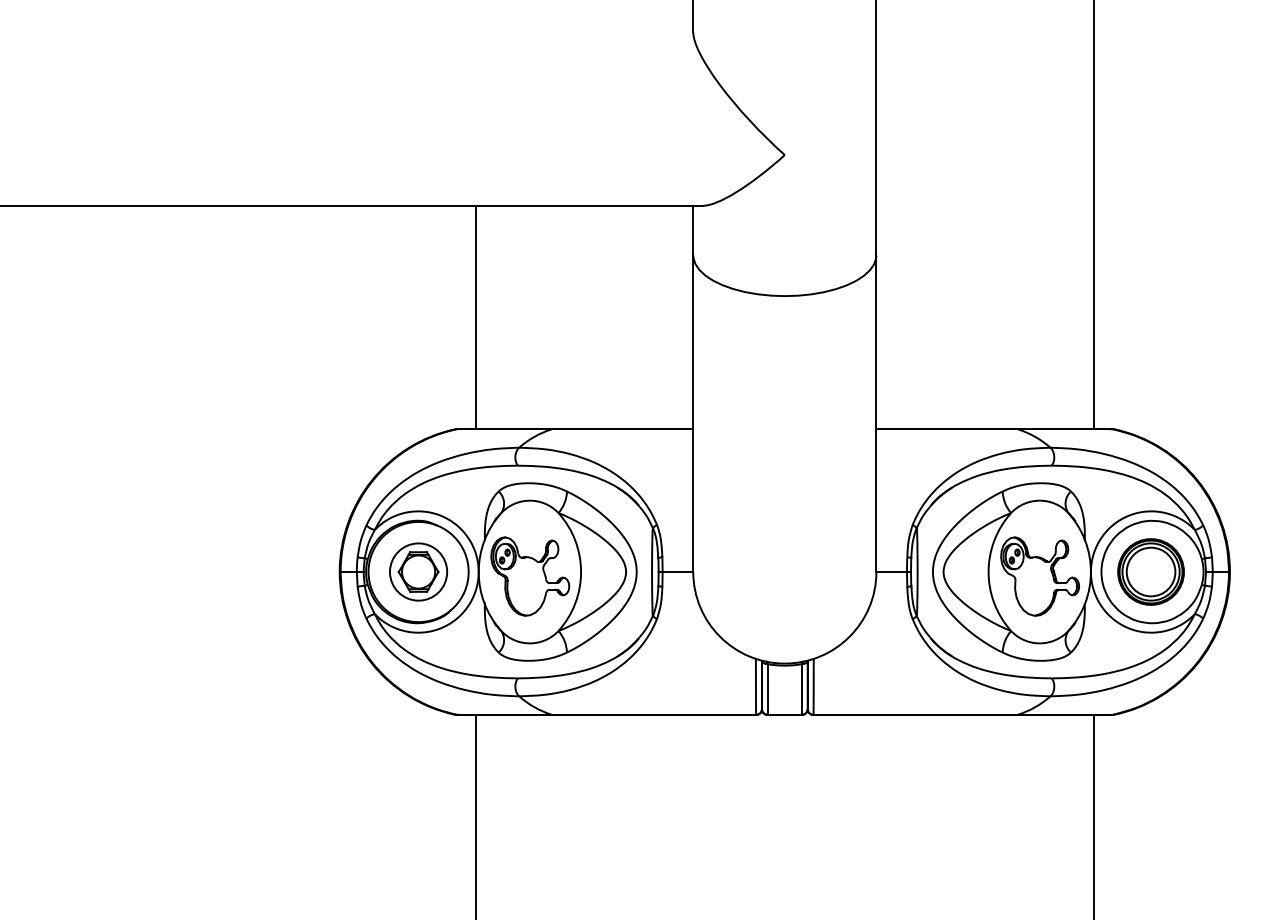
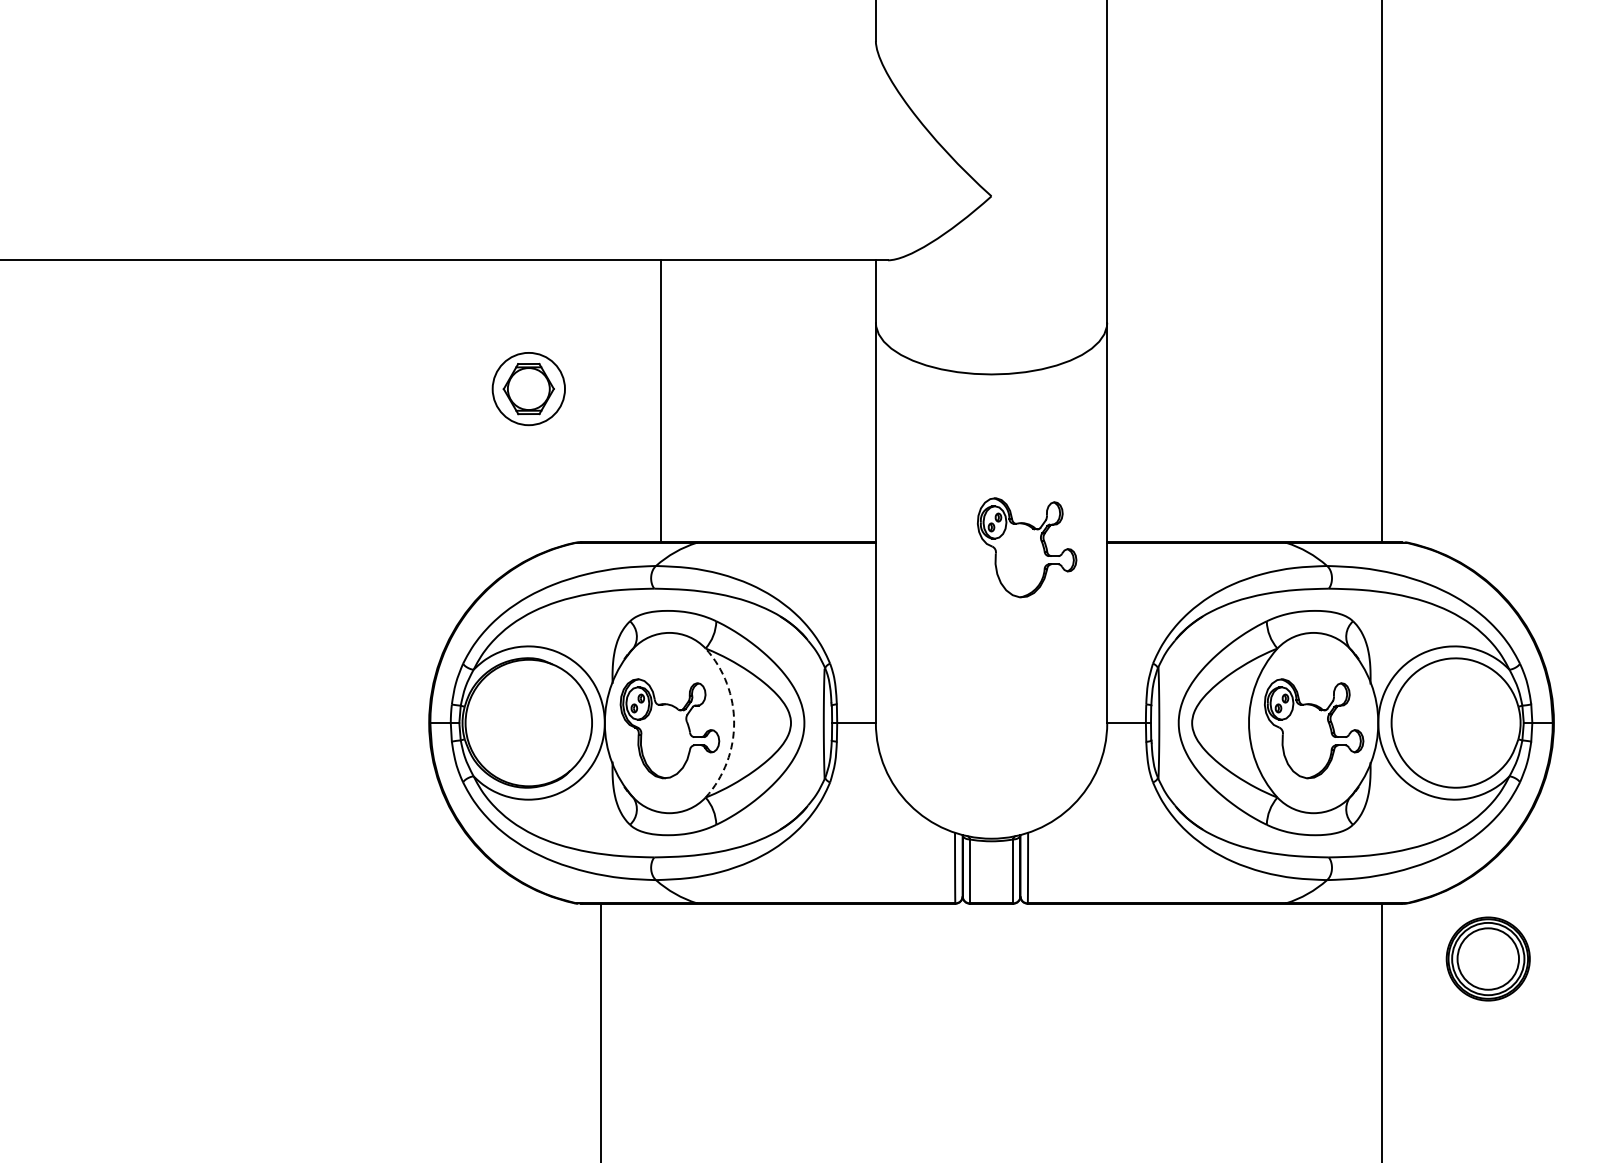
line: (476, 317) -> (661, 401), moved
part: (813, 433) -> (1027, 547), added
part: (1150, 571) -> (1487, 958), moved
part: (418, 572) -> (528, 389), moved
arc: (581, 572) -> (734, 723), solid -> dashed

